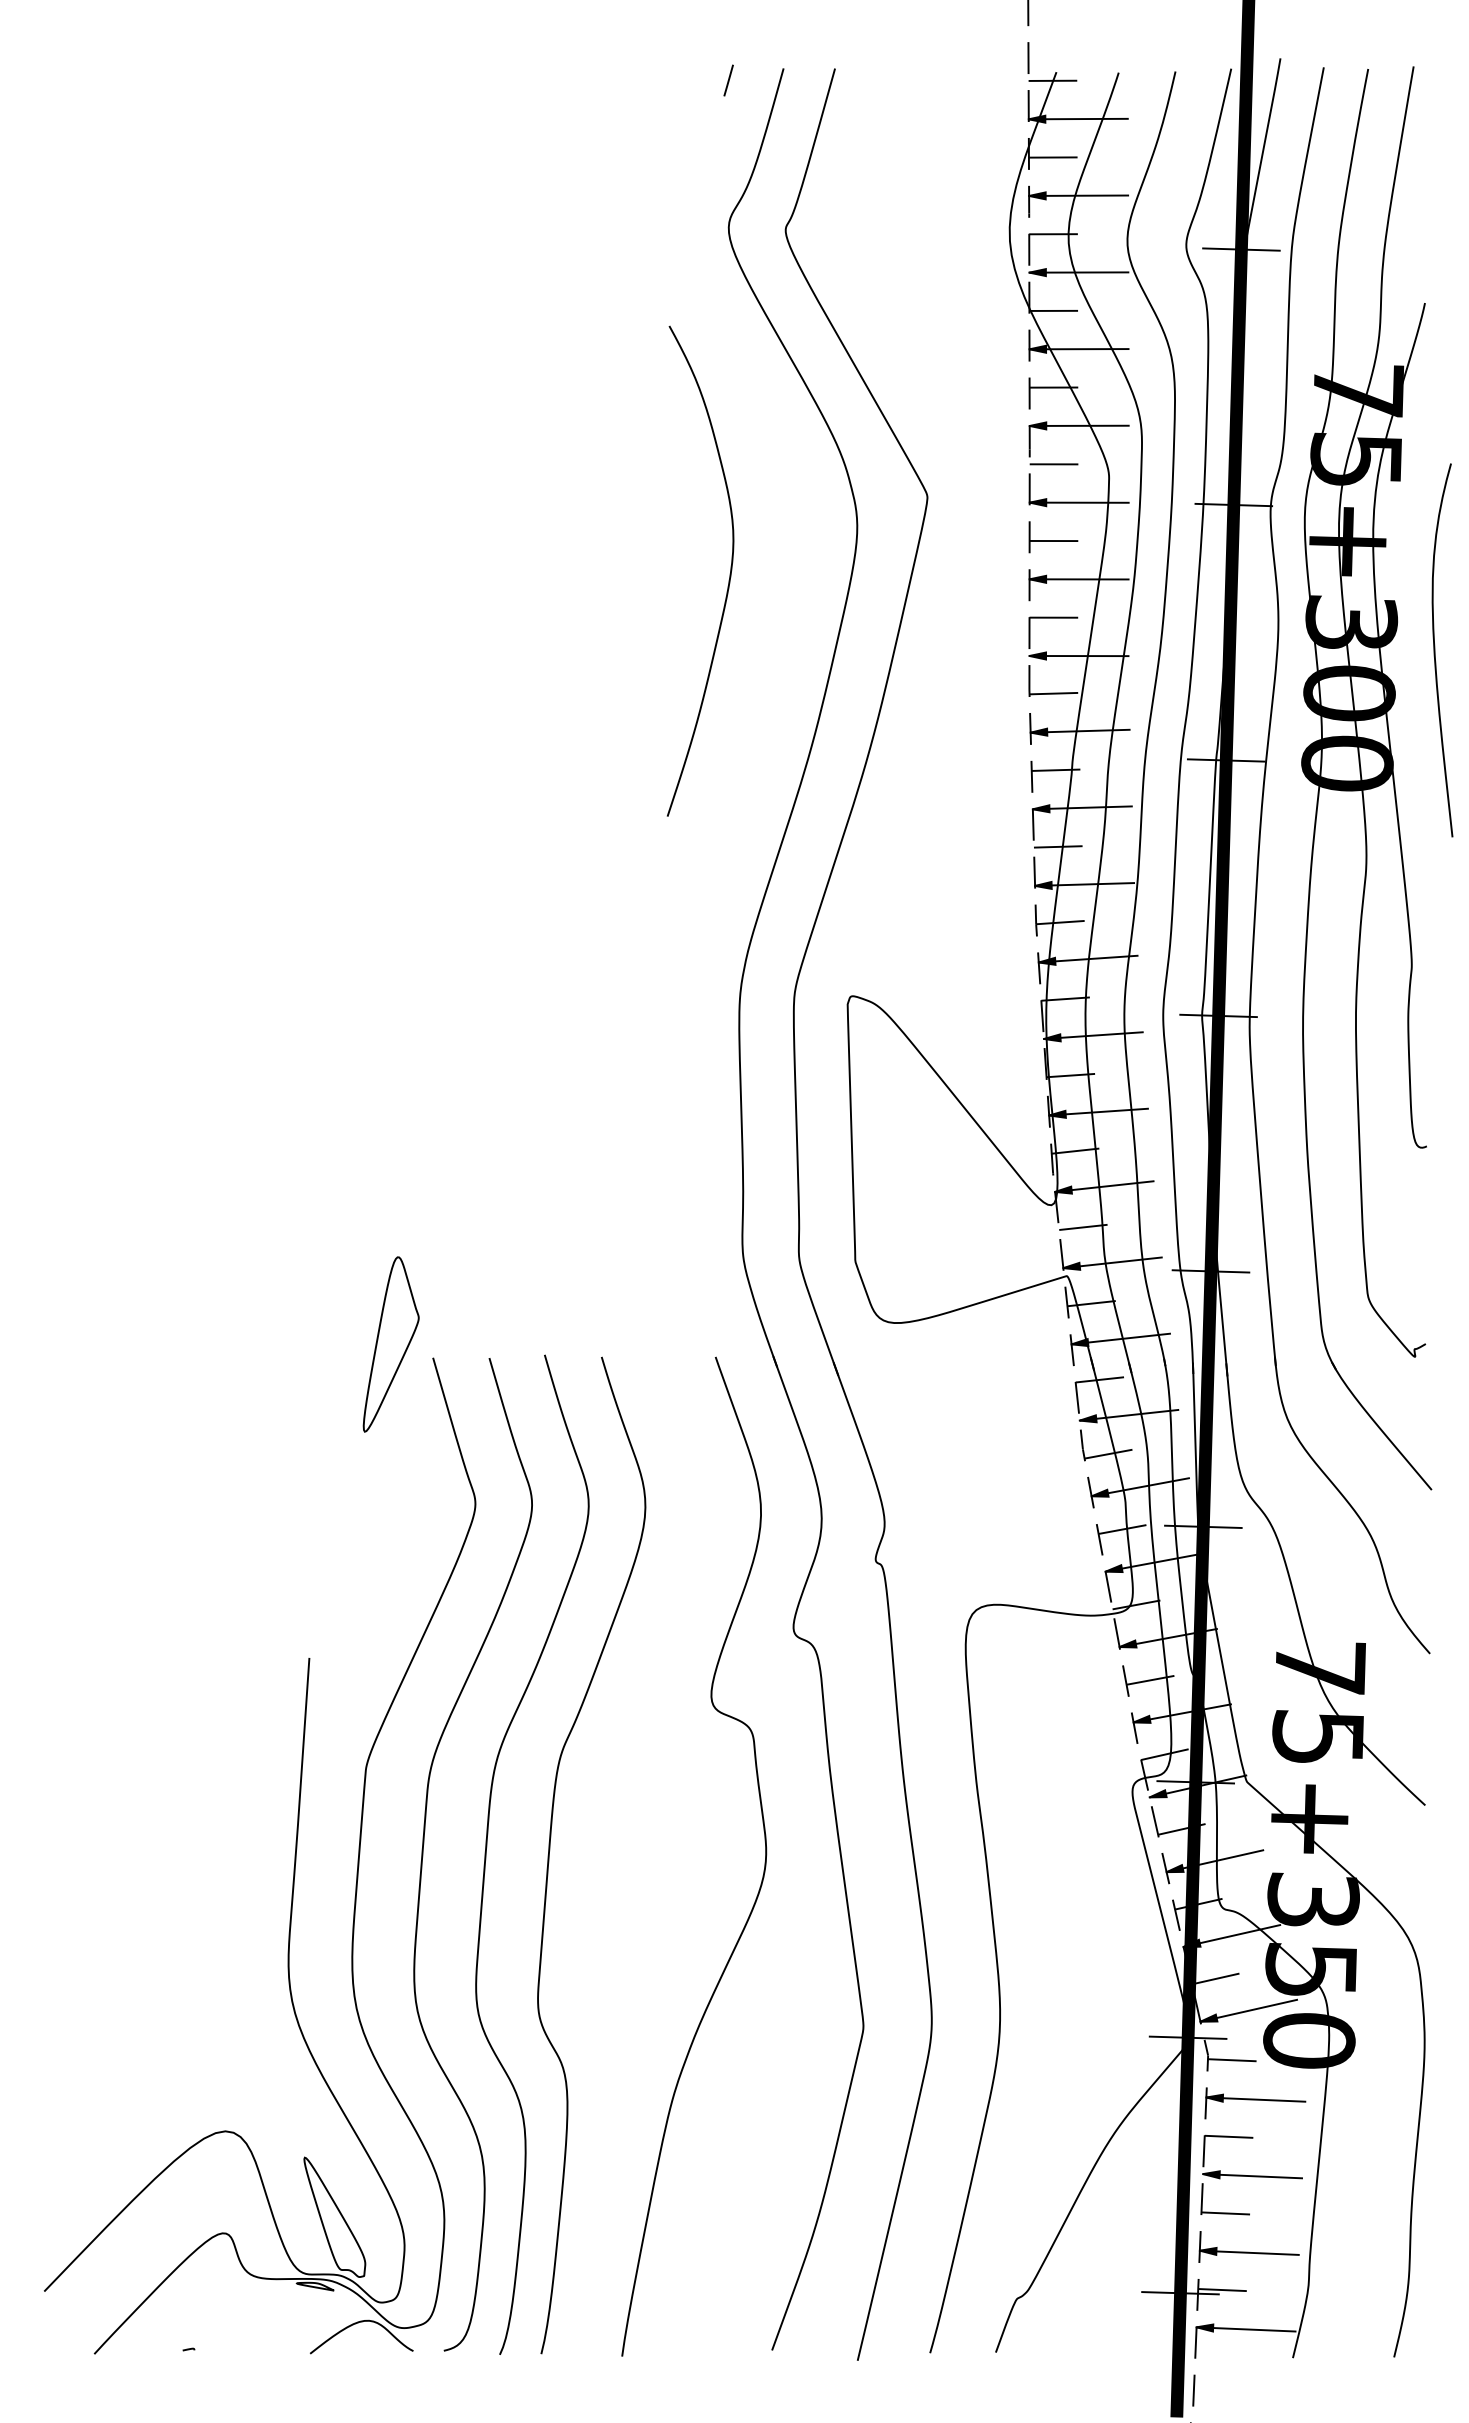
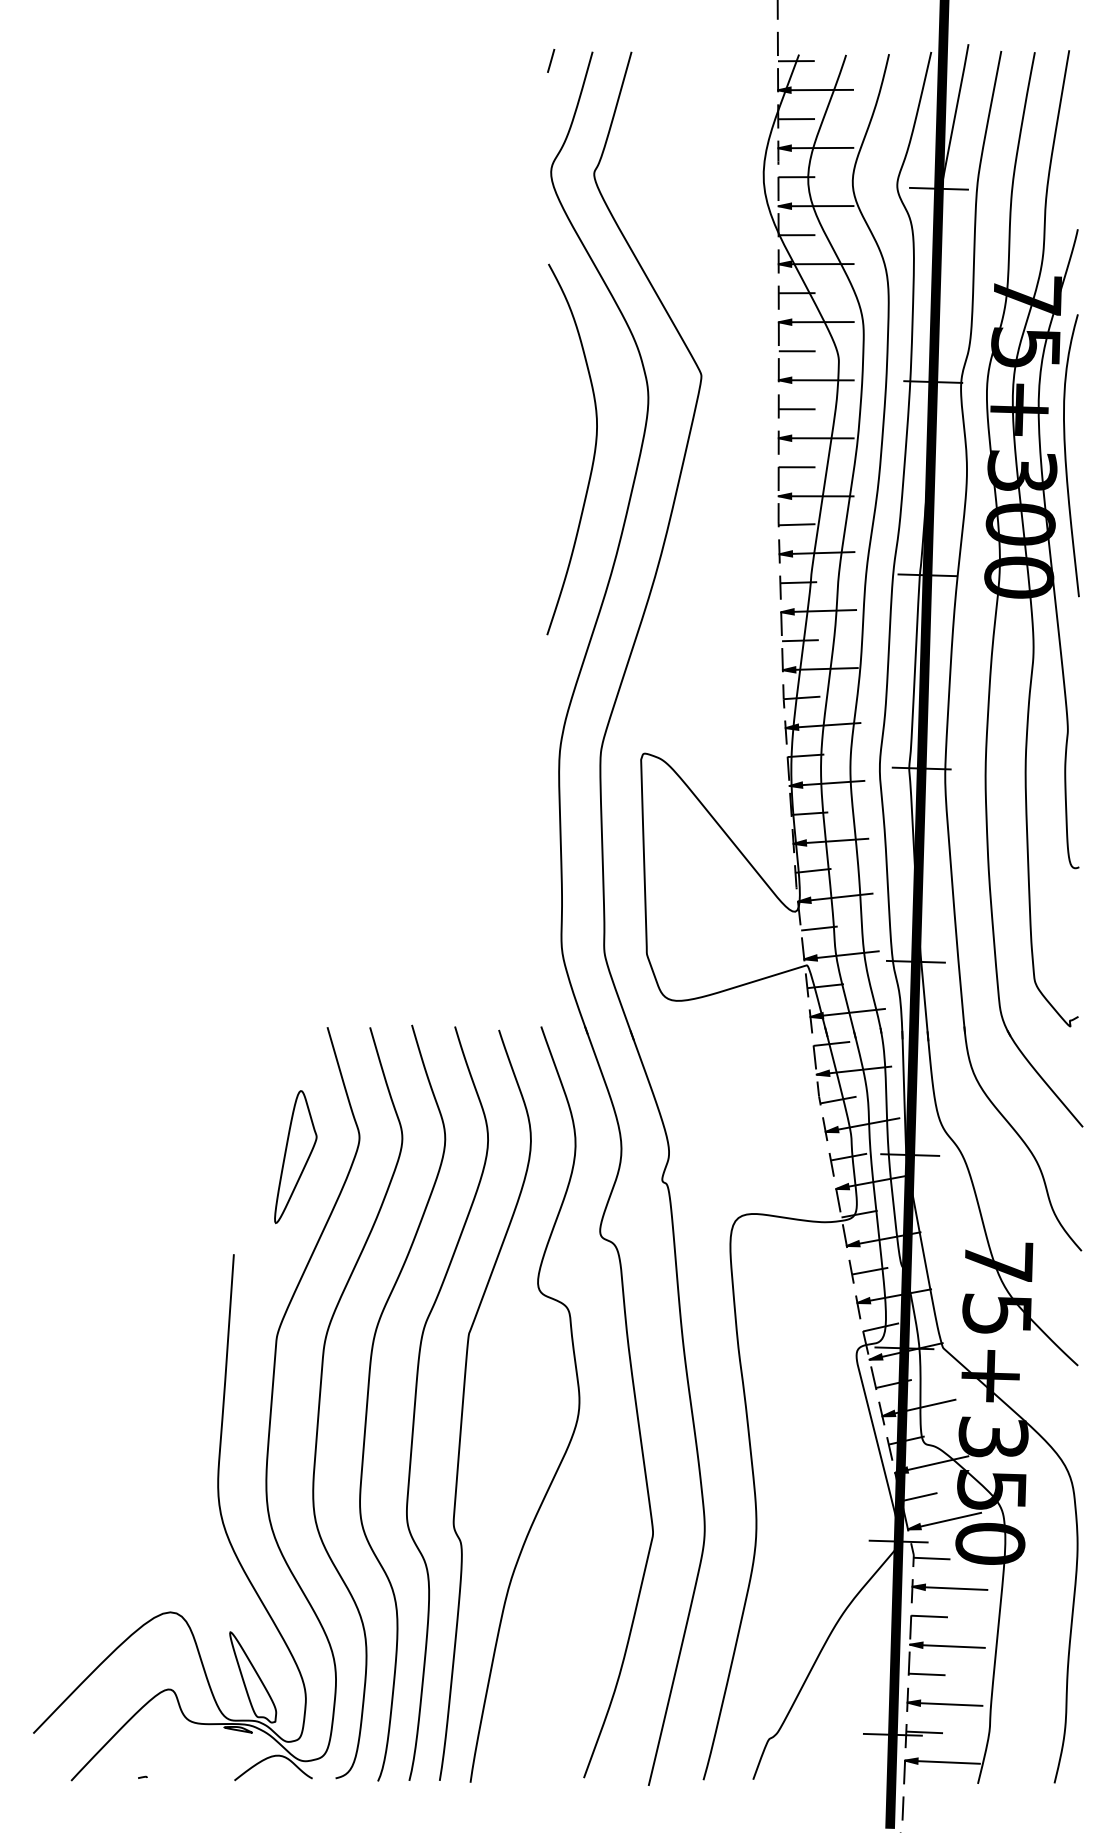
curve: (729, 573) -> (594, 451), moved
curve: (1435, 650) -> (1066, 455), moved
part: (390, 1344) -> (295, 1157), moved
curve: (613, 1853) -> (463, 1402), added

